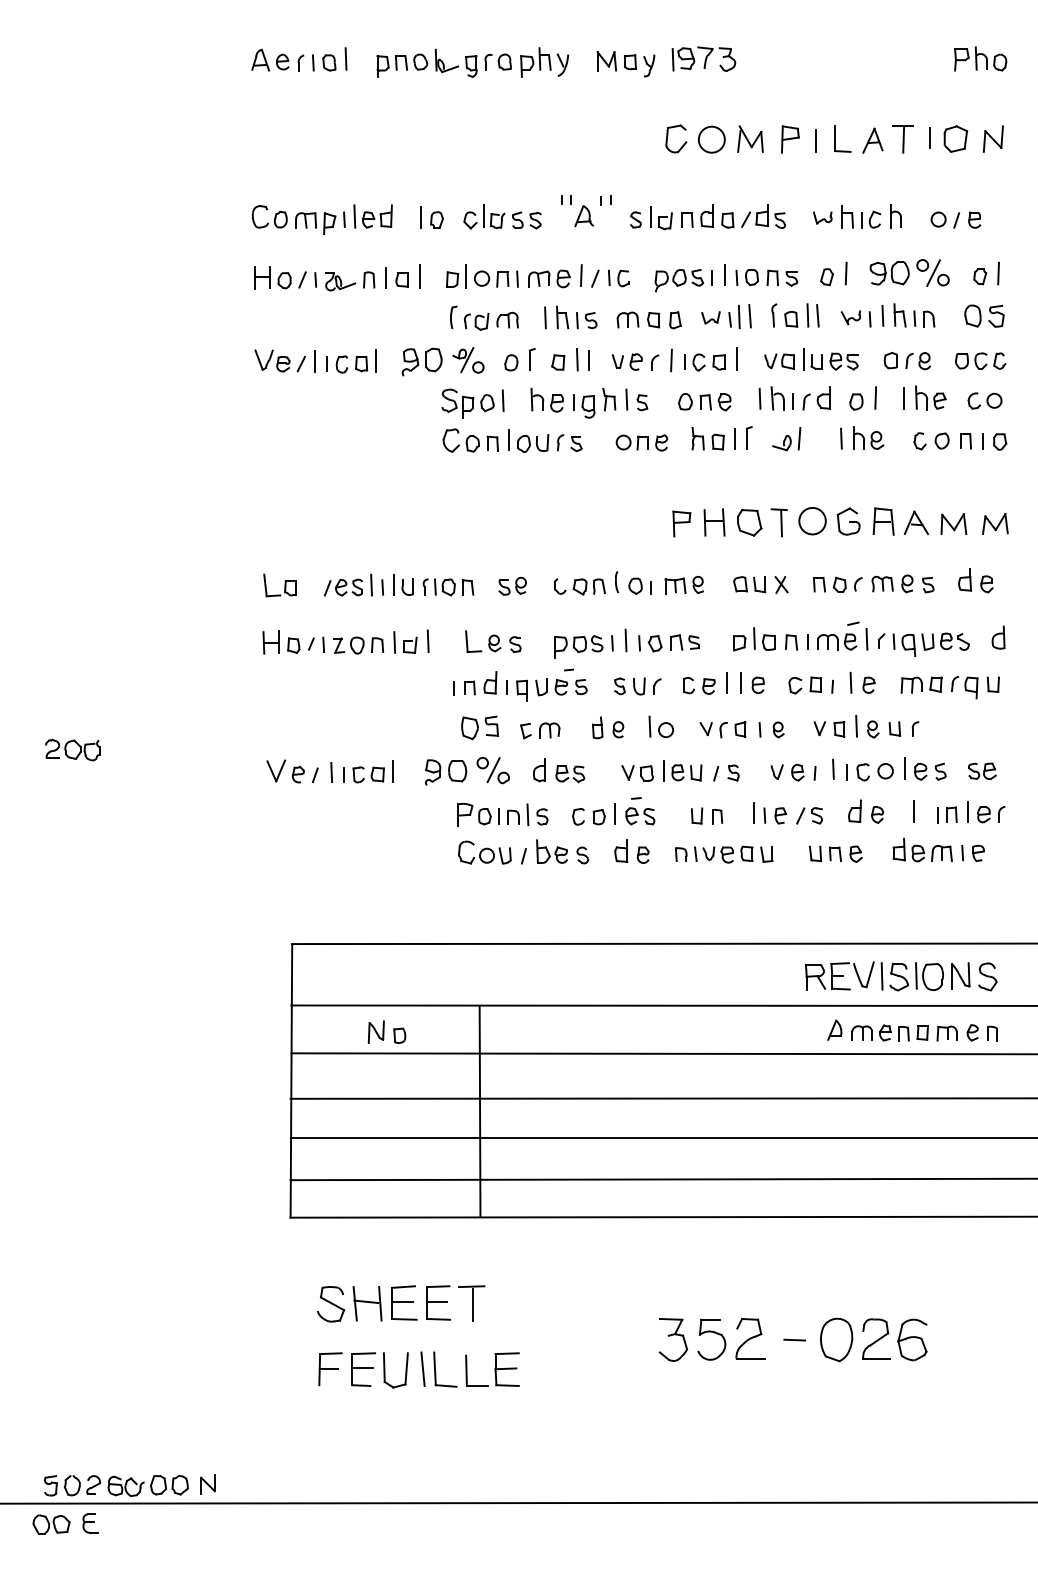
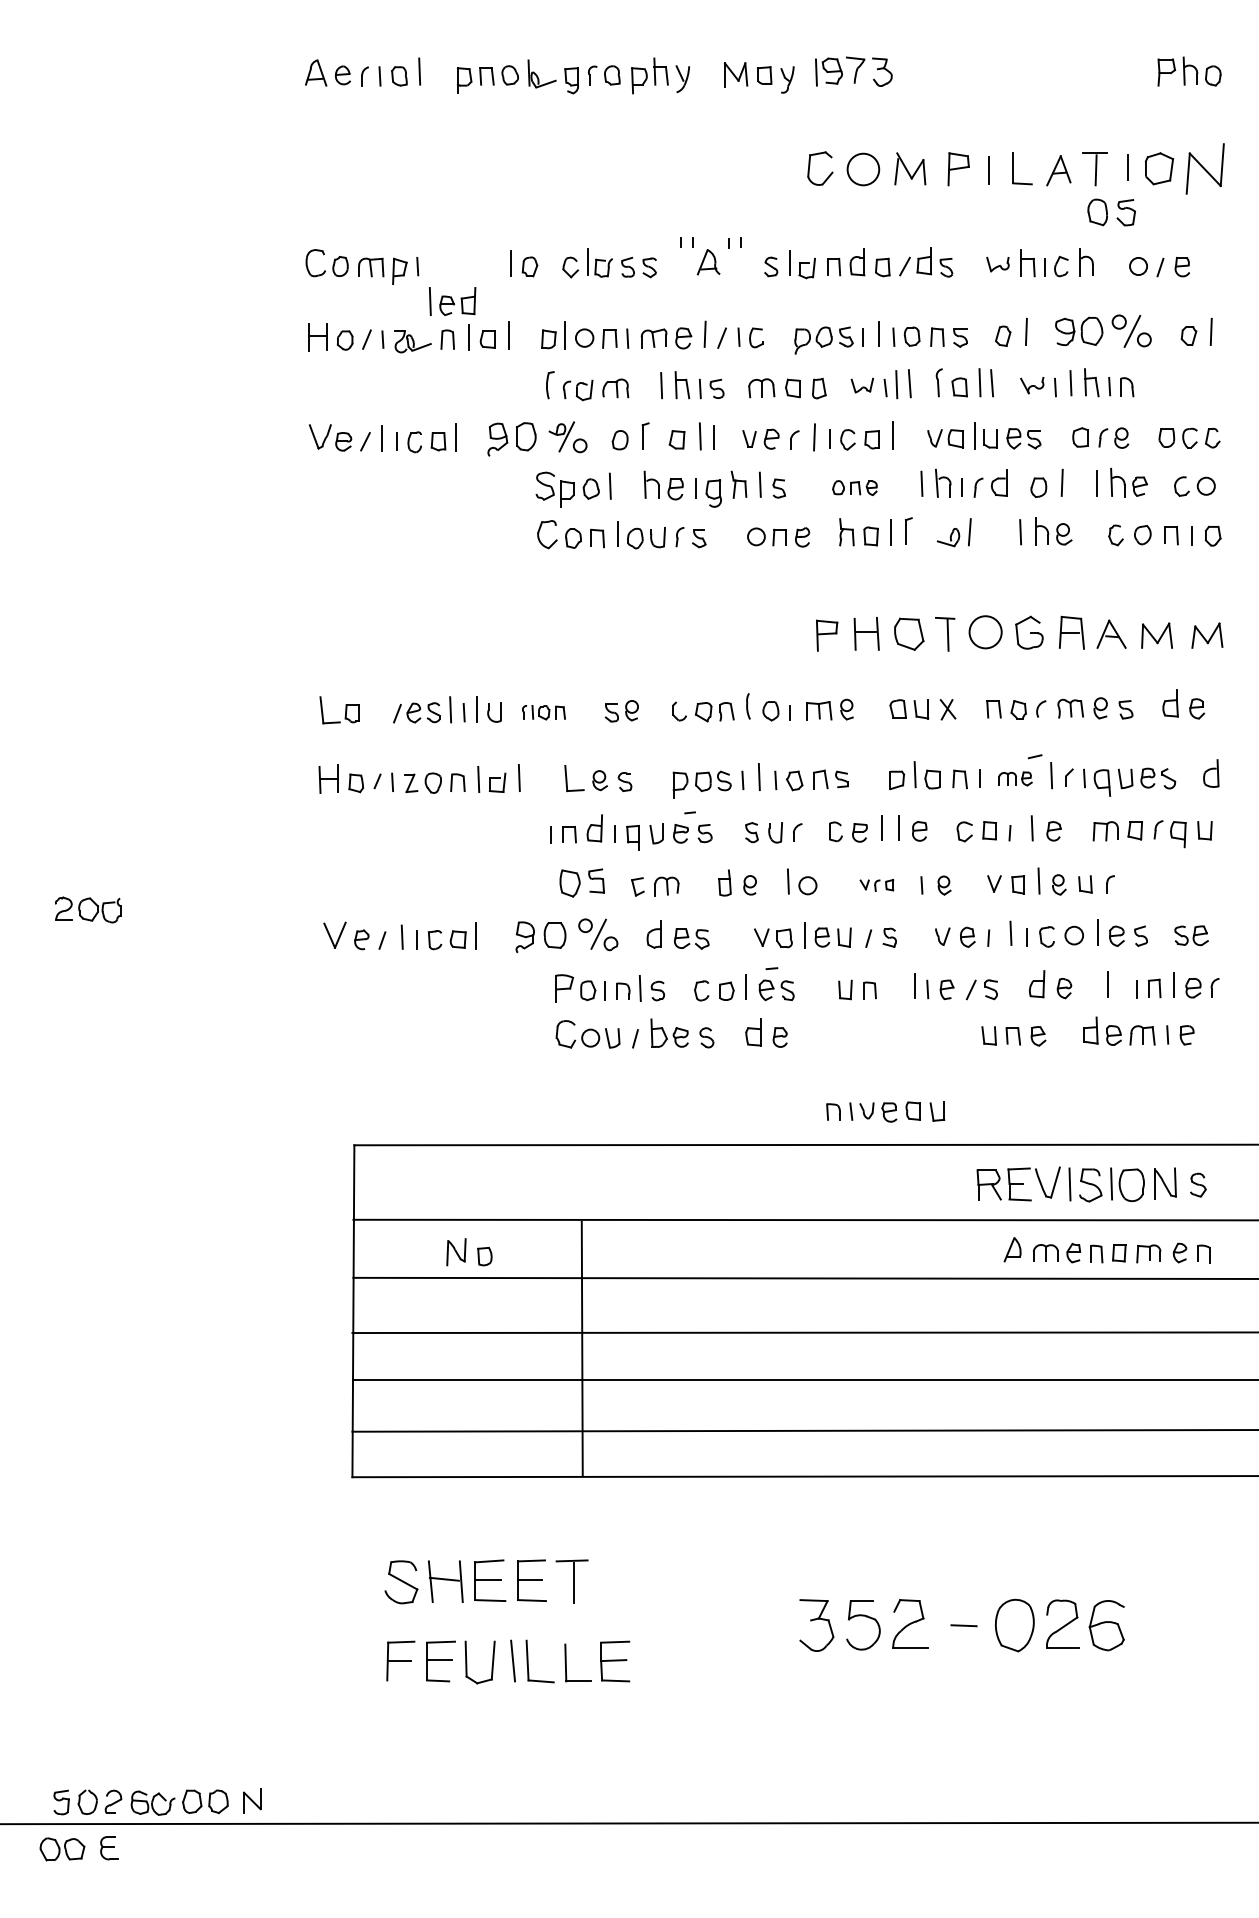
part: (992, 138) -> (1203, 168), size x1.6
part: (372, 216) -> (451, 301), moved
part: (984, 315) -> (1111, 211), moved
part: (704, 402) -> (854, 488), size x0.7
part: (448, 587) -> (543, 712), size x0.7
part: (837, 641) -> (1015, 778), size x0.7
part: (722, 729) -> (876, 885), size x0.6
part: (724, 854) -> (886, 1111), moved
part: (987, 976) -> (1197, 1184), size x0.7

